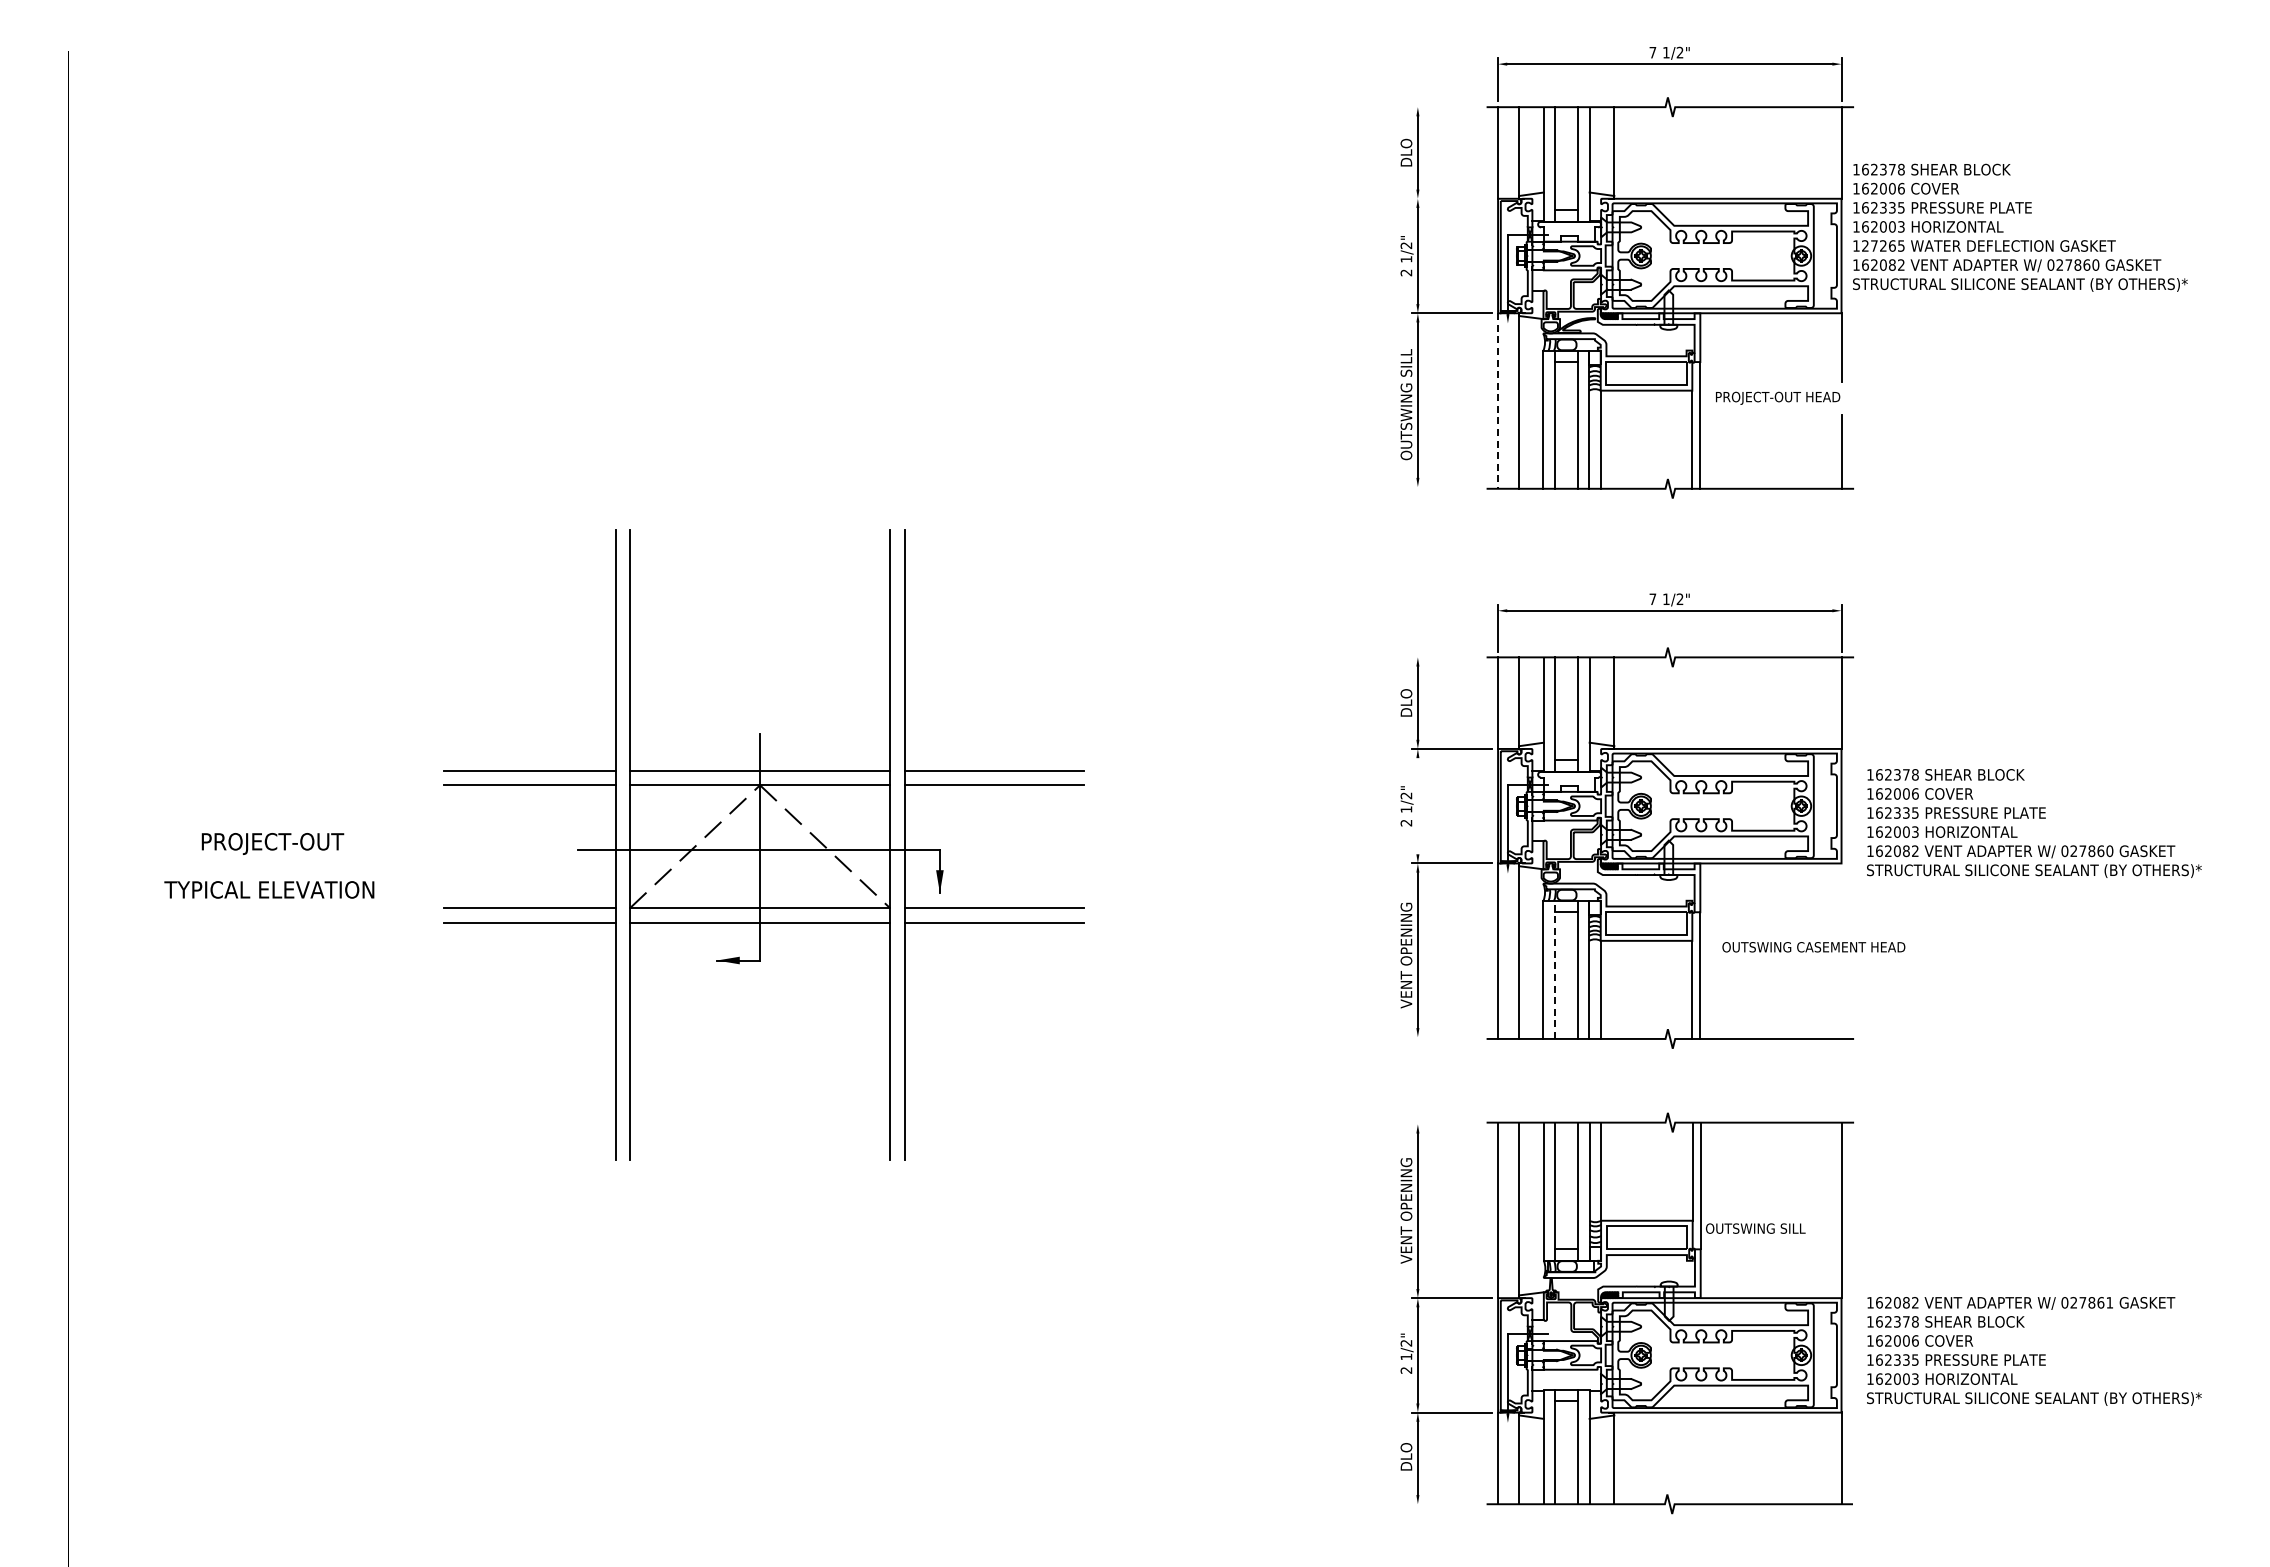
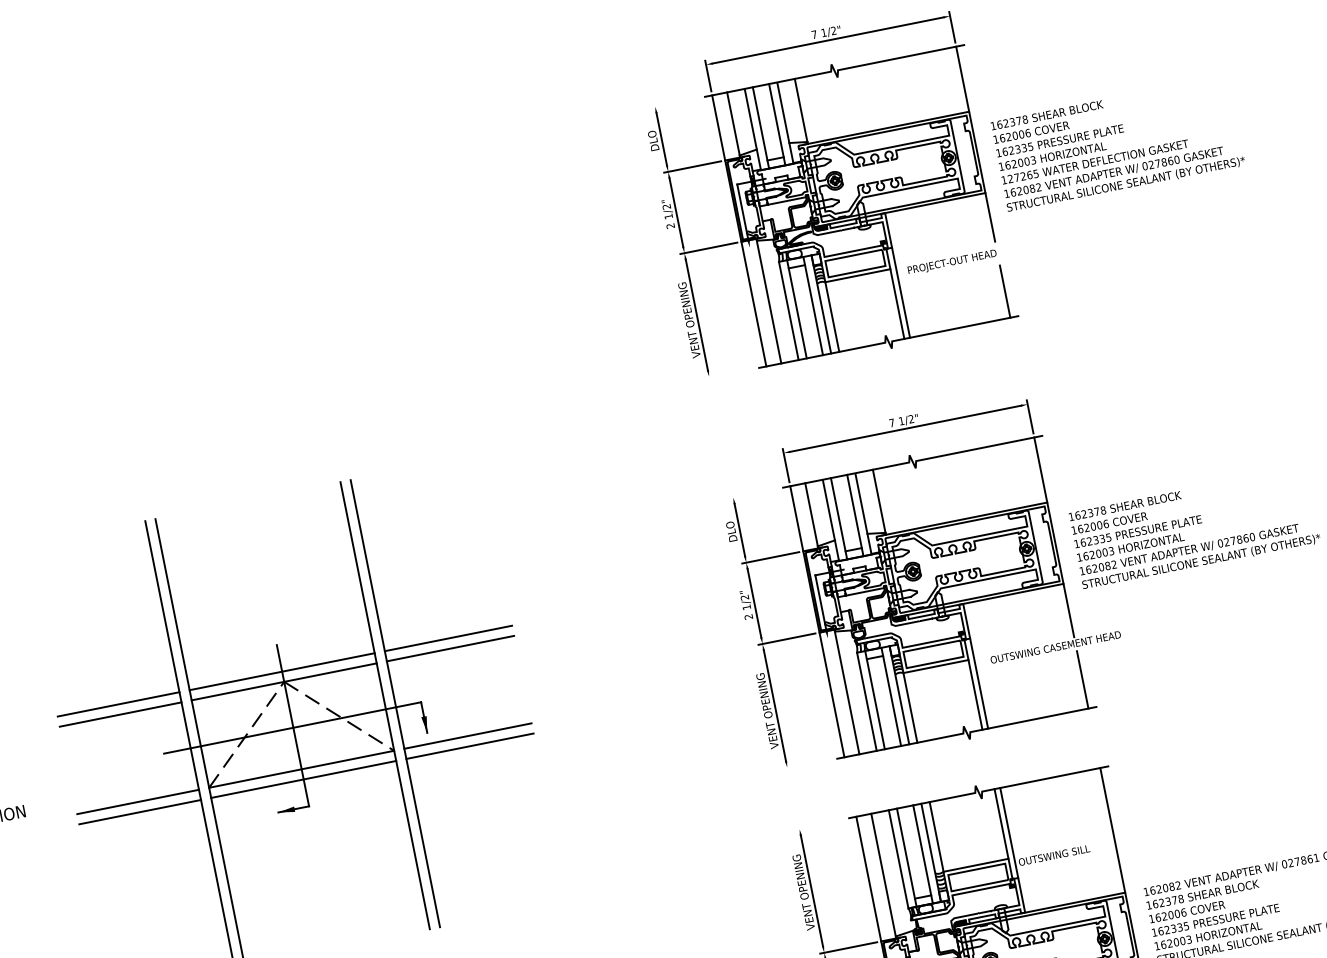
line: (1452, 198) -> (692, 166), added
text: (2020, 227) -> (1118, 143), moved
line: (1498, 401) -> (754, 304), dashed -> solid
text: (1406, 404) -> (689, 319), OUTSWING SILL -> VENT OPENING
line: (1417, 806) -> (754, 603), added
line: (1841, 900) -> (1068, 610), added
line: (1554, 969) -> (874, 699), dashed -> solid
line: (1841, 998) -> (1082, 679), added

